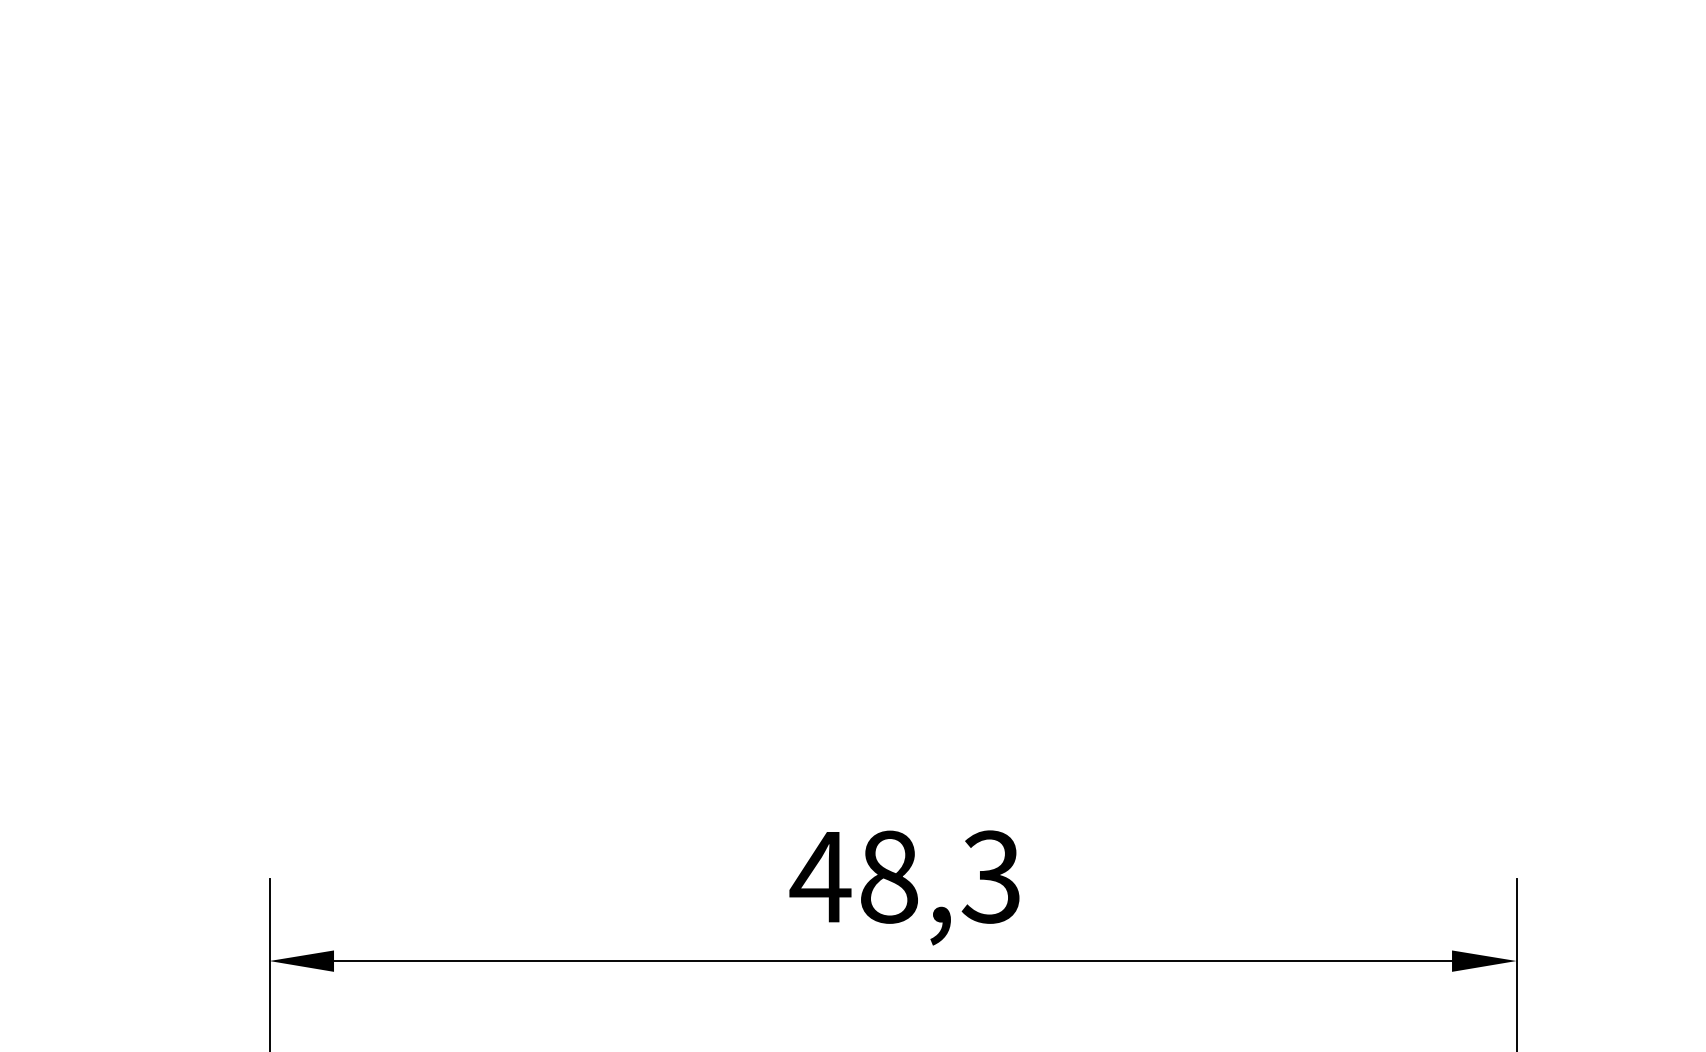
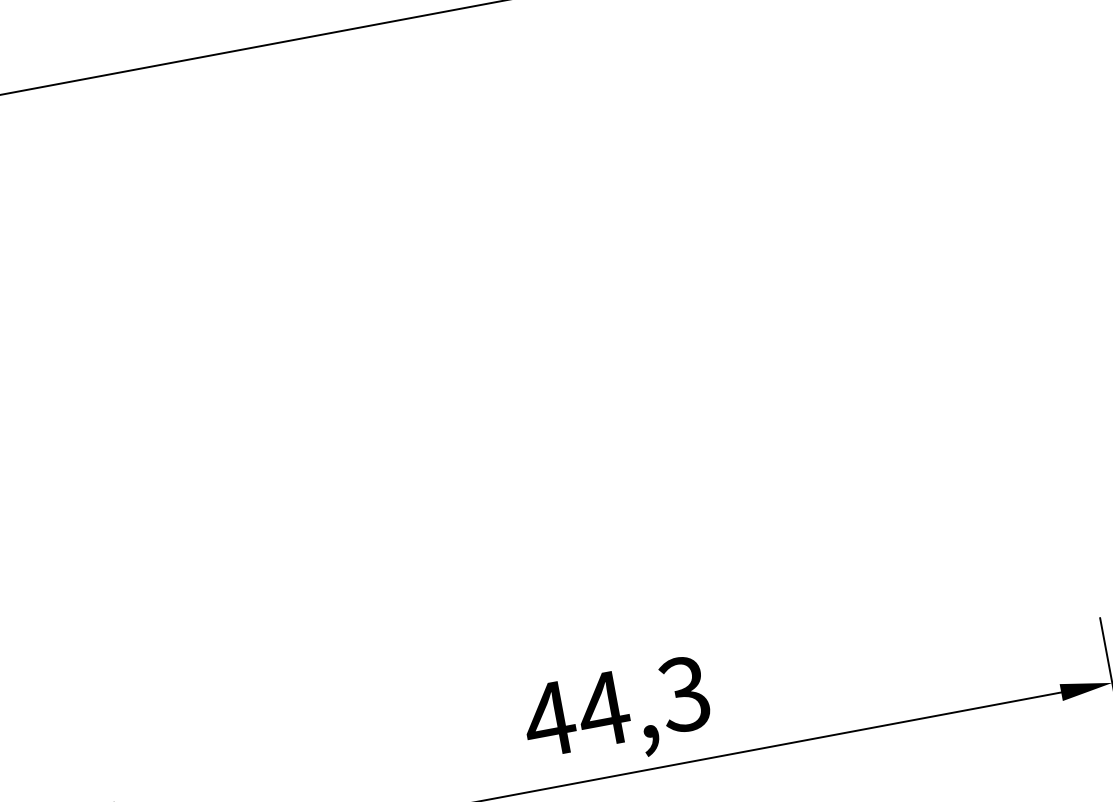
text: (888, 876) -> (603, 709), 48,3 -> 44,3

